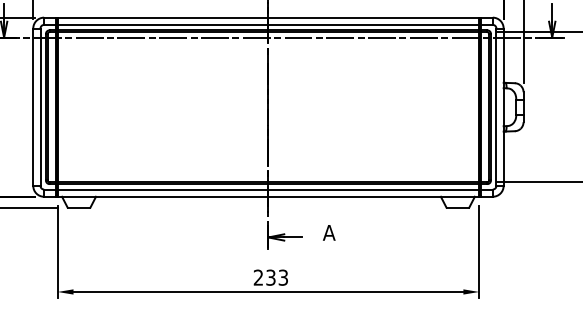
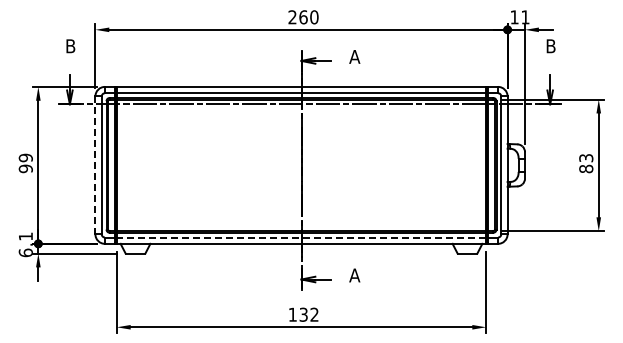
line: (33, 107) -> (95, 165), solid -> dashed
line: (268, 189) -> (301, 237), solid -> dashed
text: (270, 277) -> (303, 314), 233 -> 132

